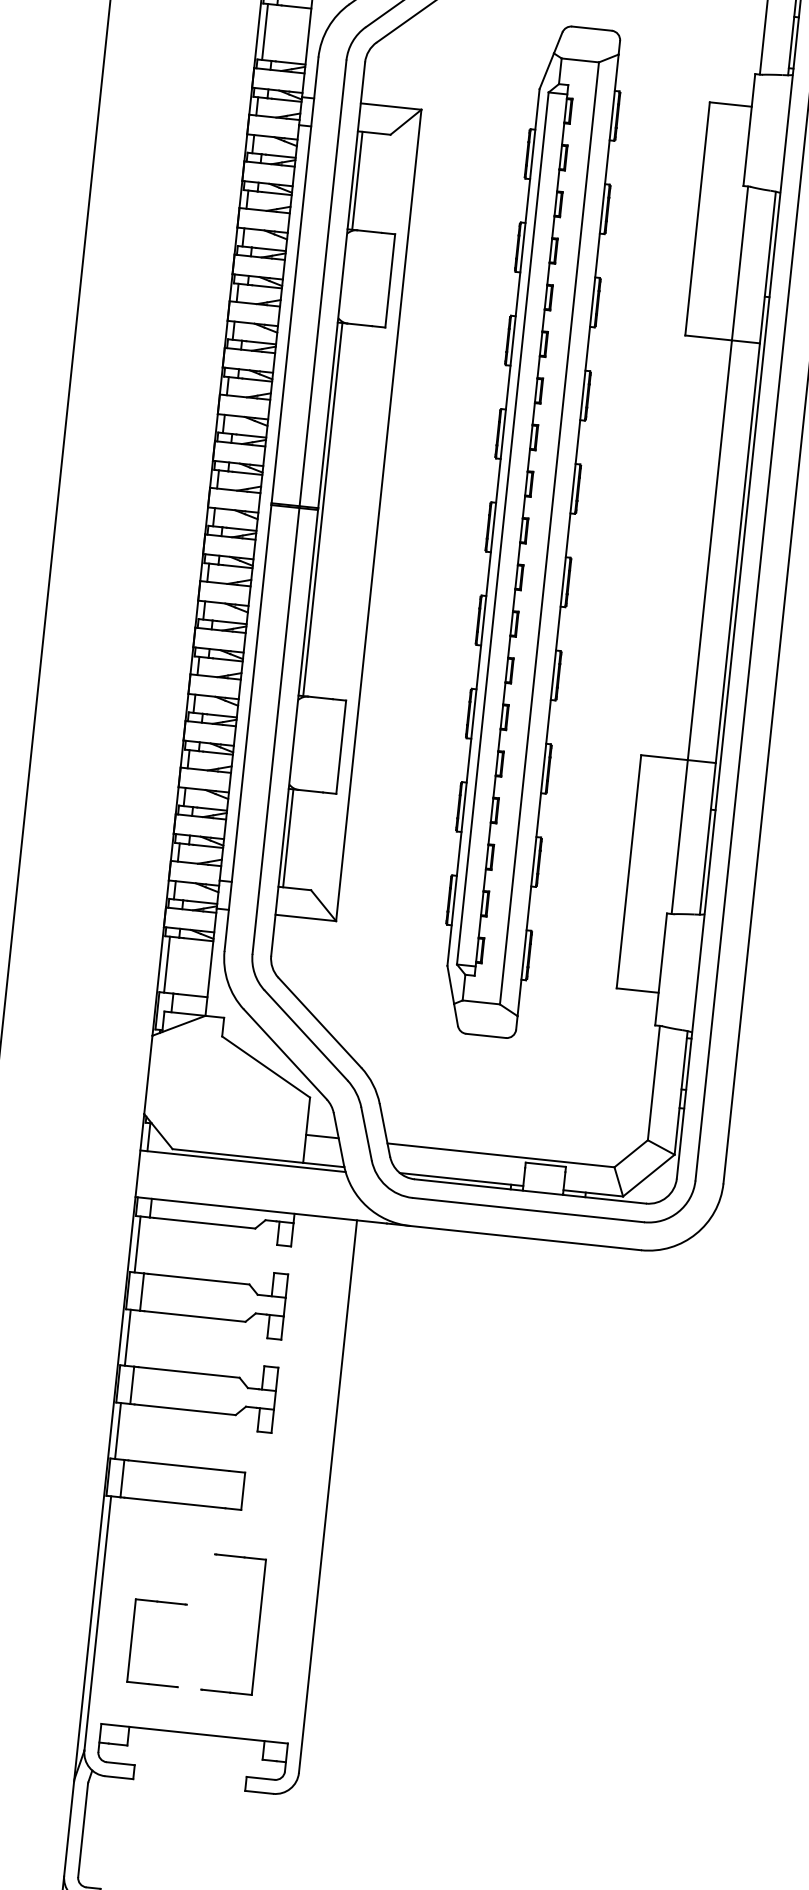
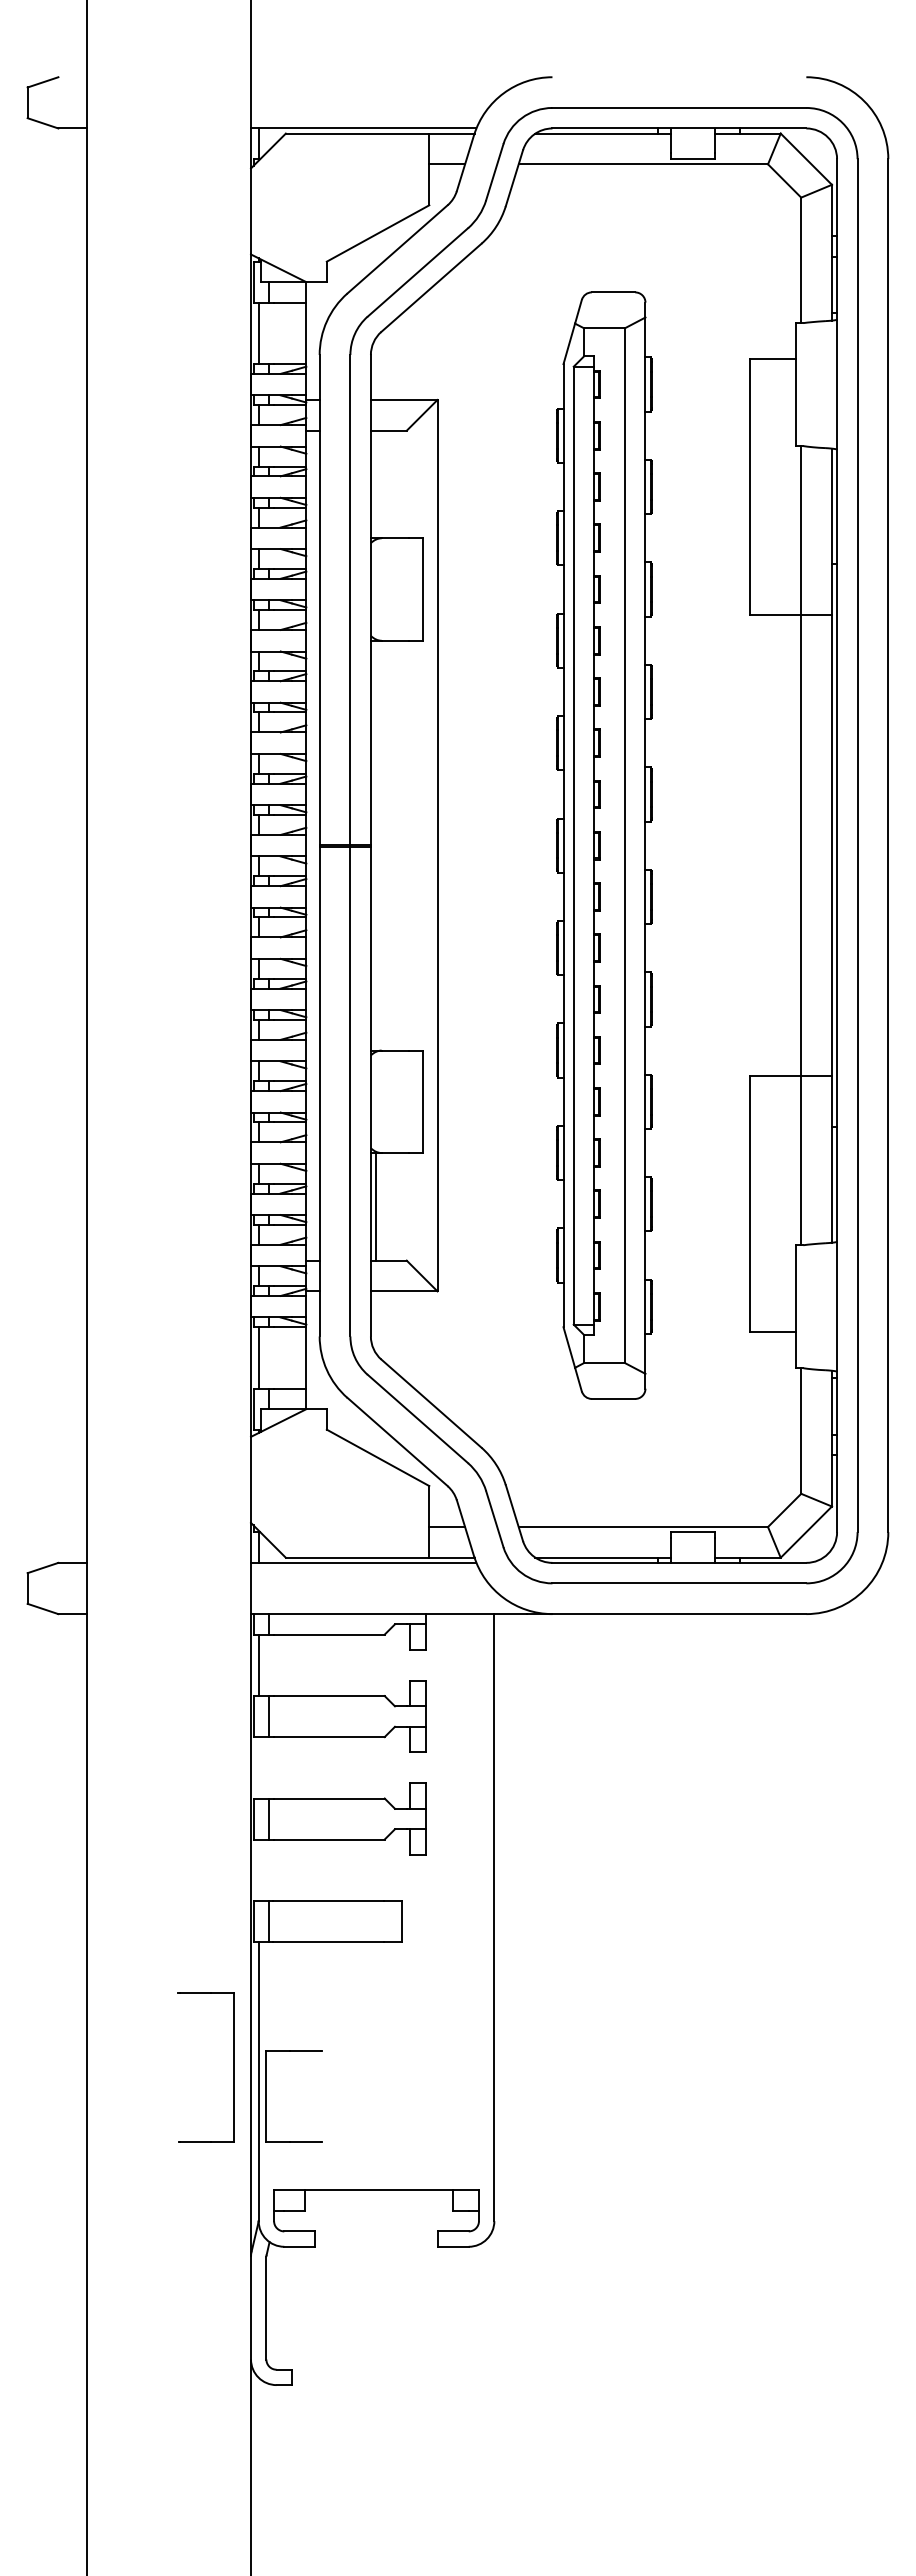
line: (357, 180) -> (376, 484), removed
line: (323, 509) -> (376, 845), removed
line: (127, 1337) -> (258, 1767), removed
line: (117, 1431) -> (258, 1870), removed
part: (258, 1627) -> (233, 2067), moved
part: (131, 1640) -> (266, 2096), moved

